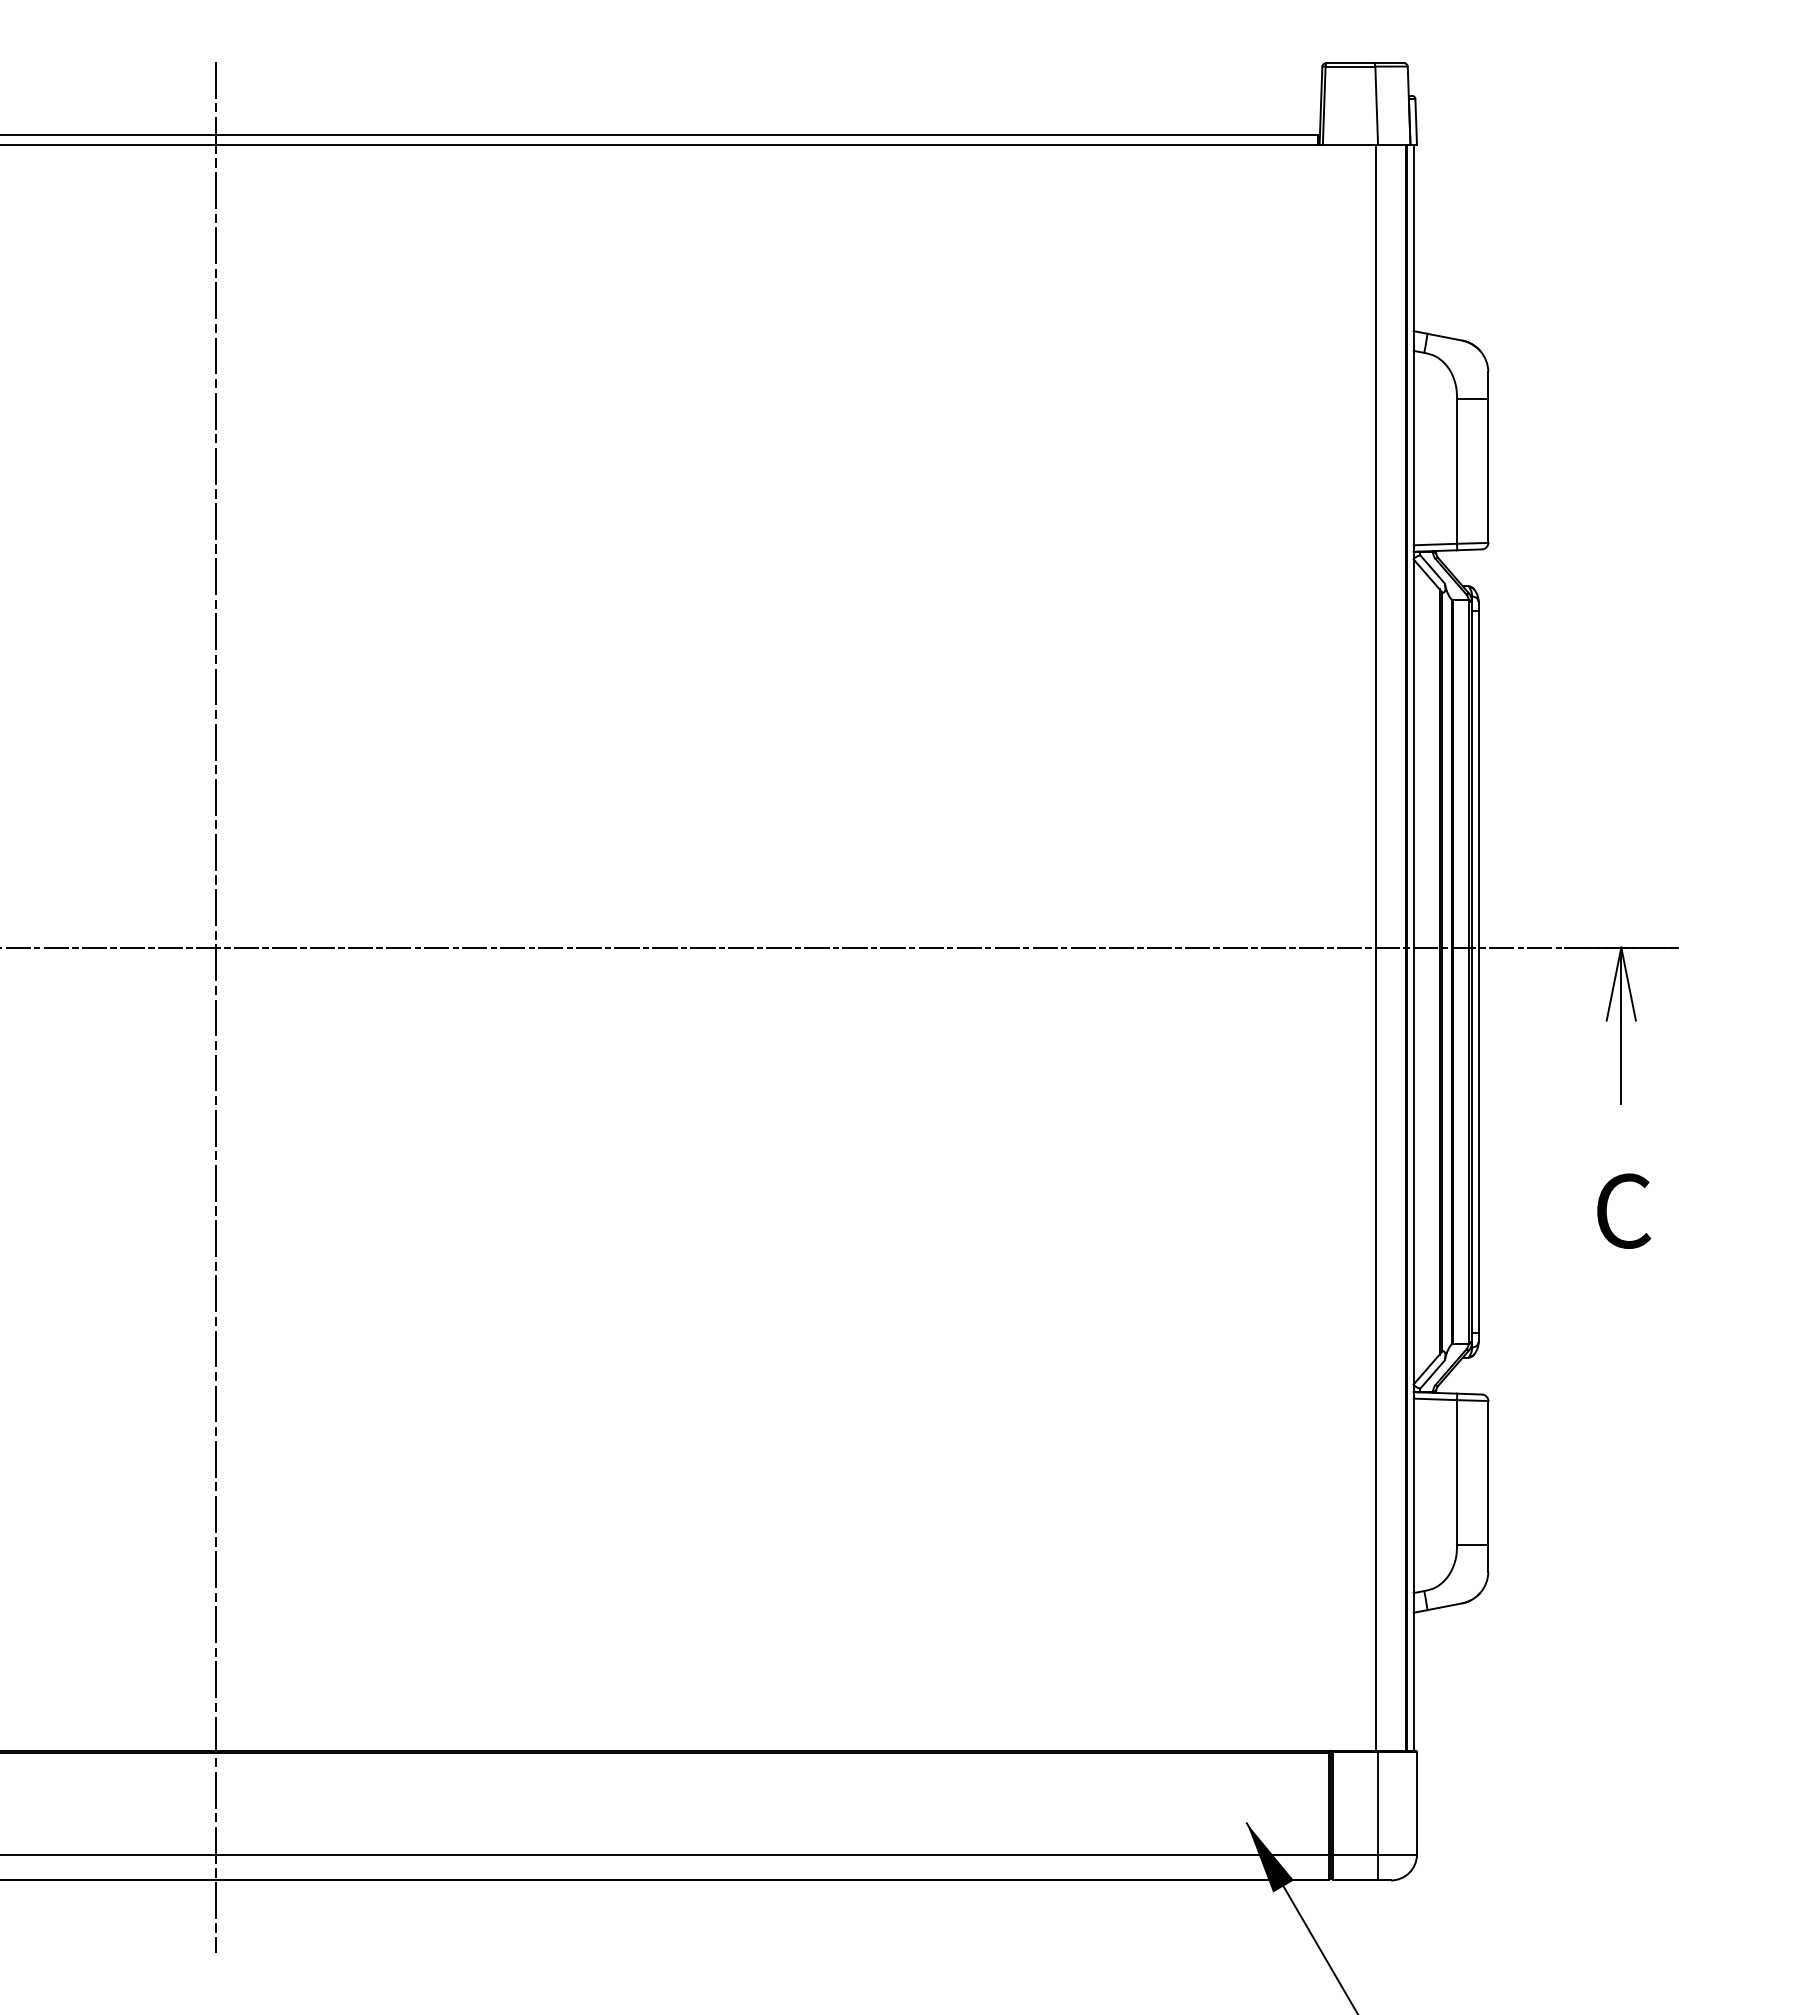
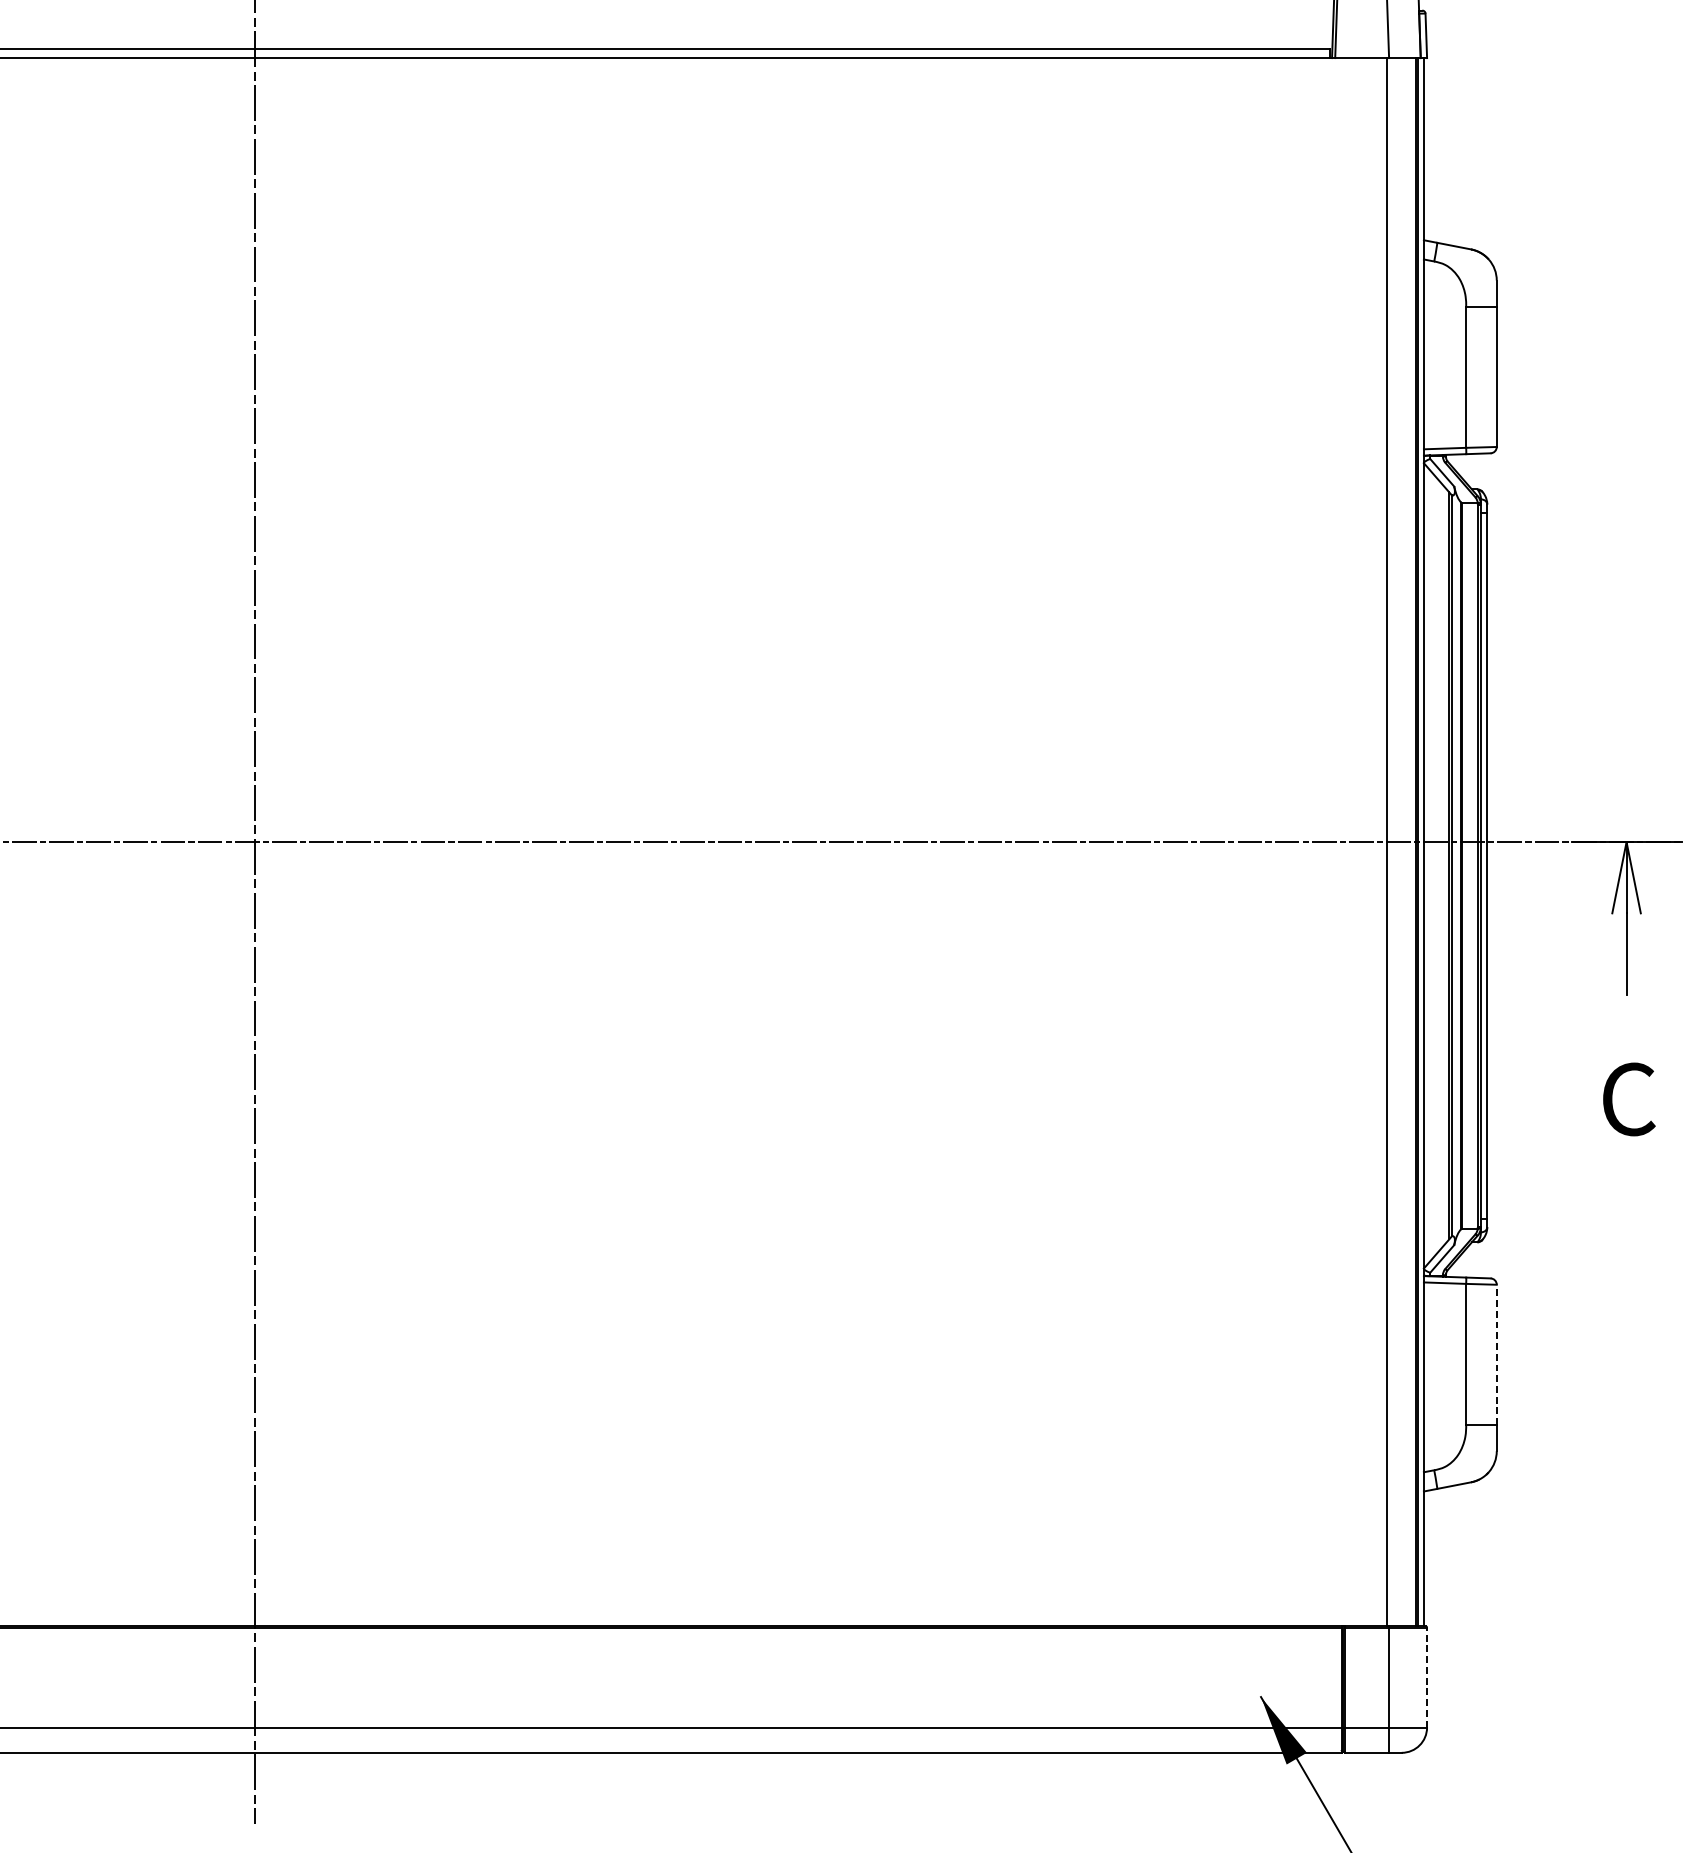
line: (1488, 1472) -> (1496, 1354), solid -> dashed
line: (1416, 1802) -> (1426, 1676), solid -> dashed

